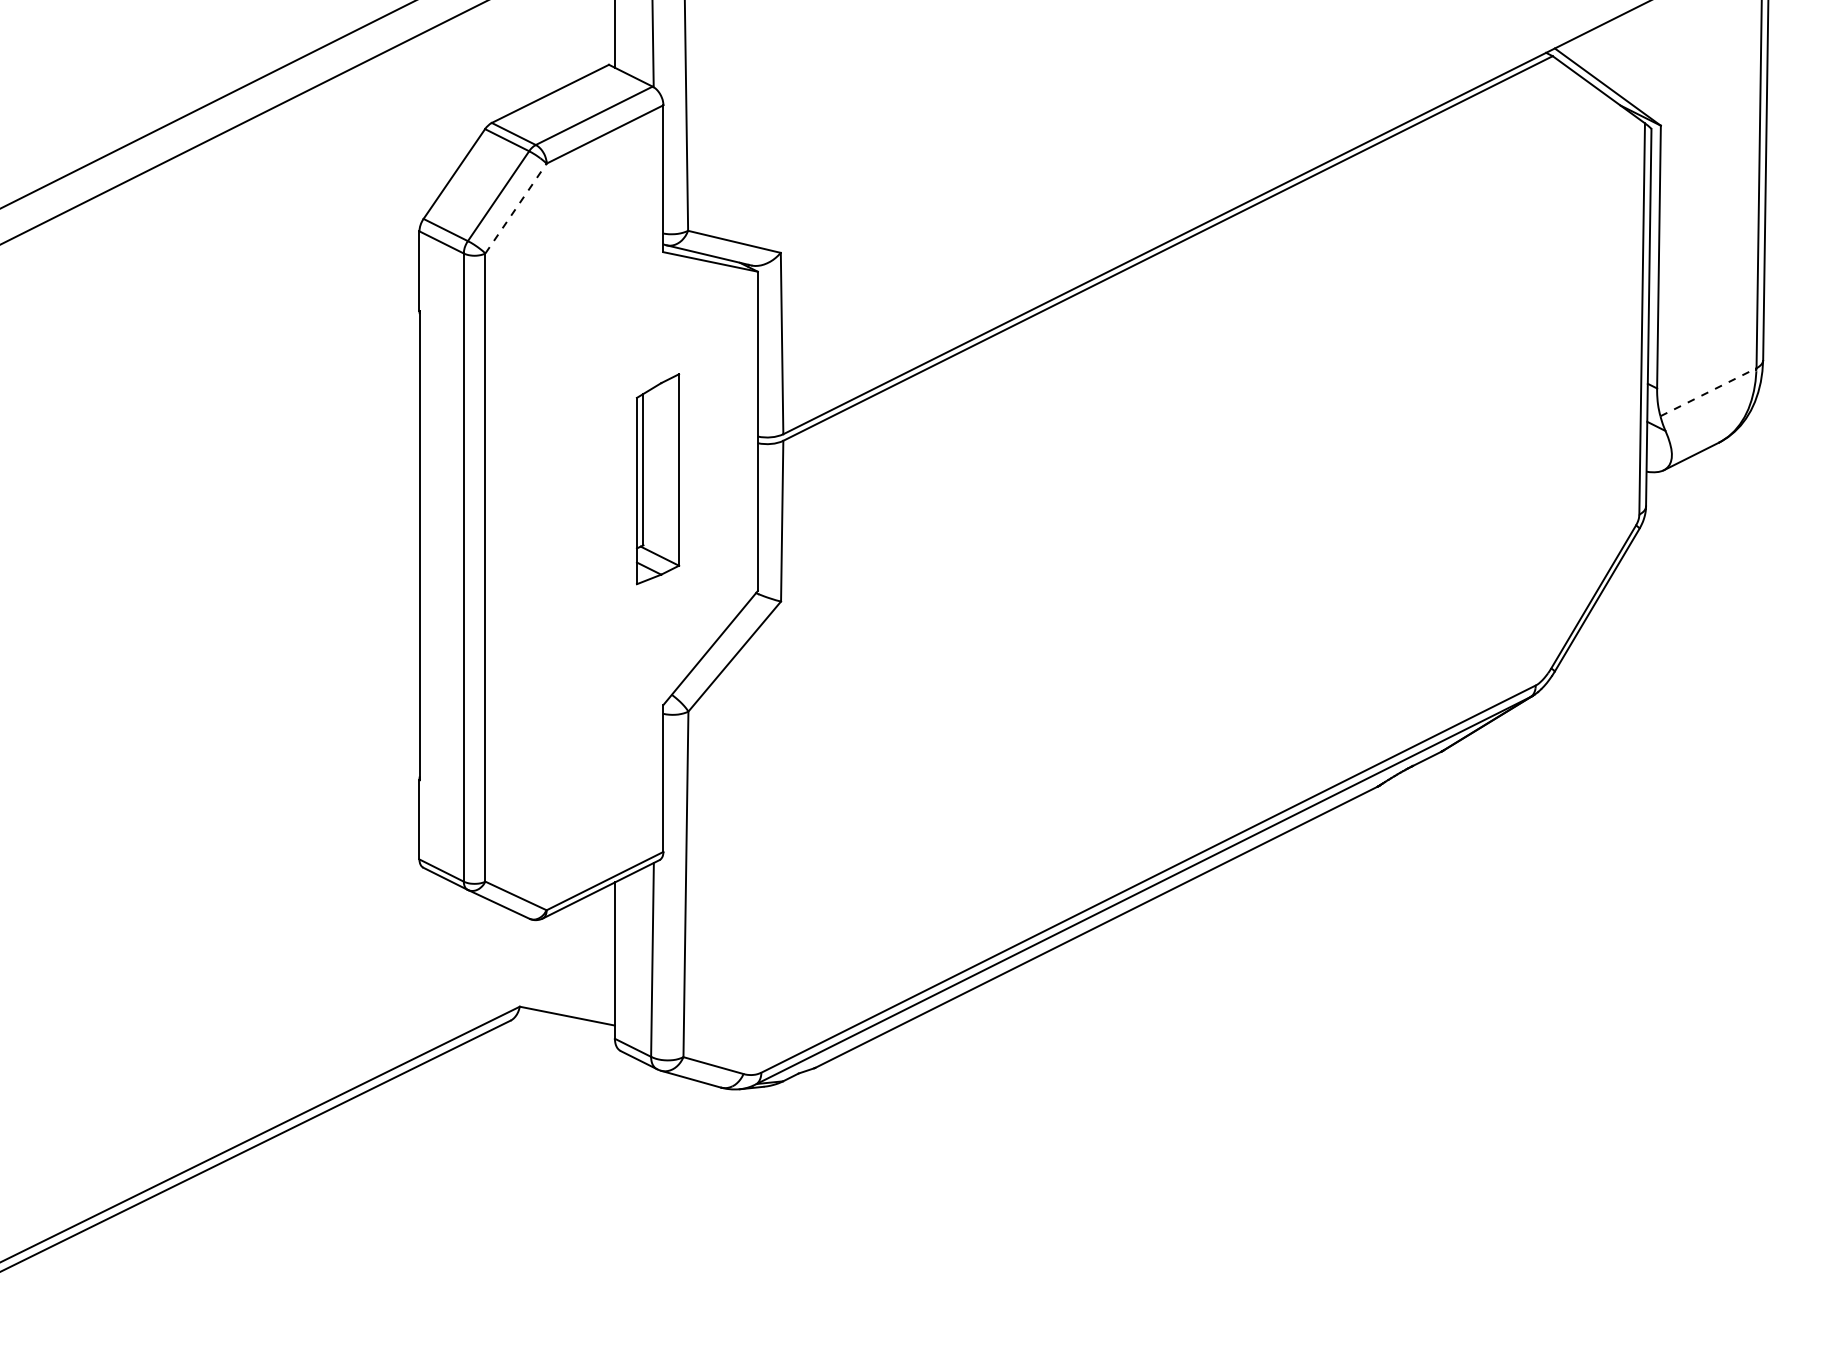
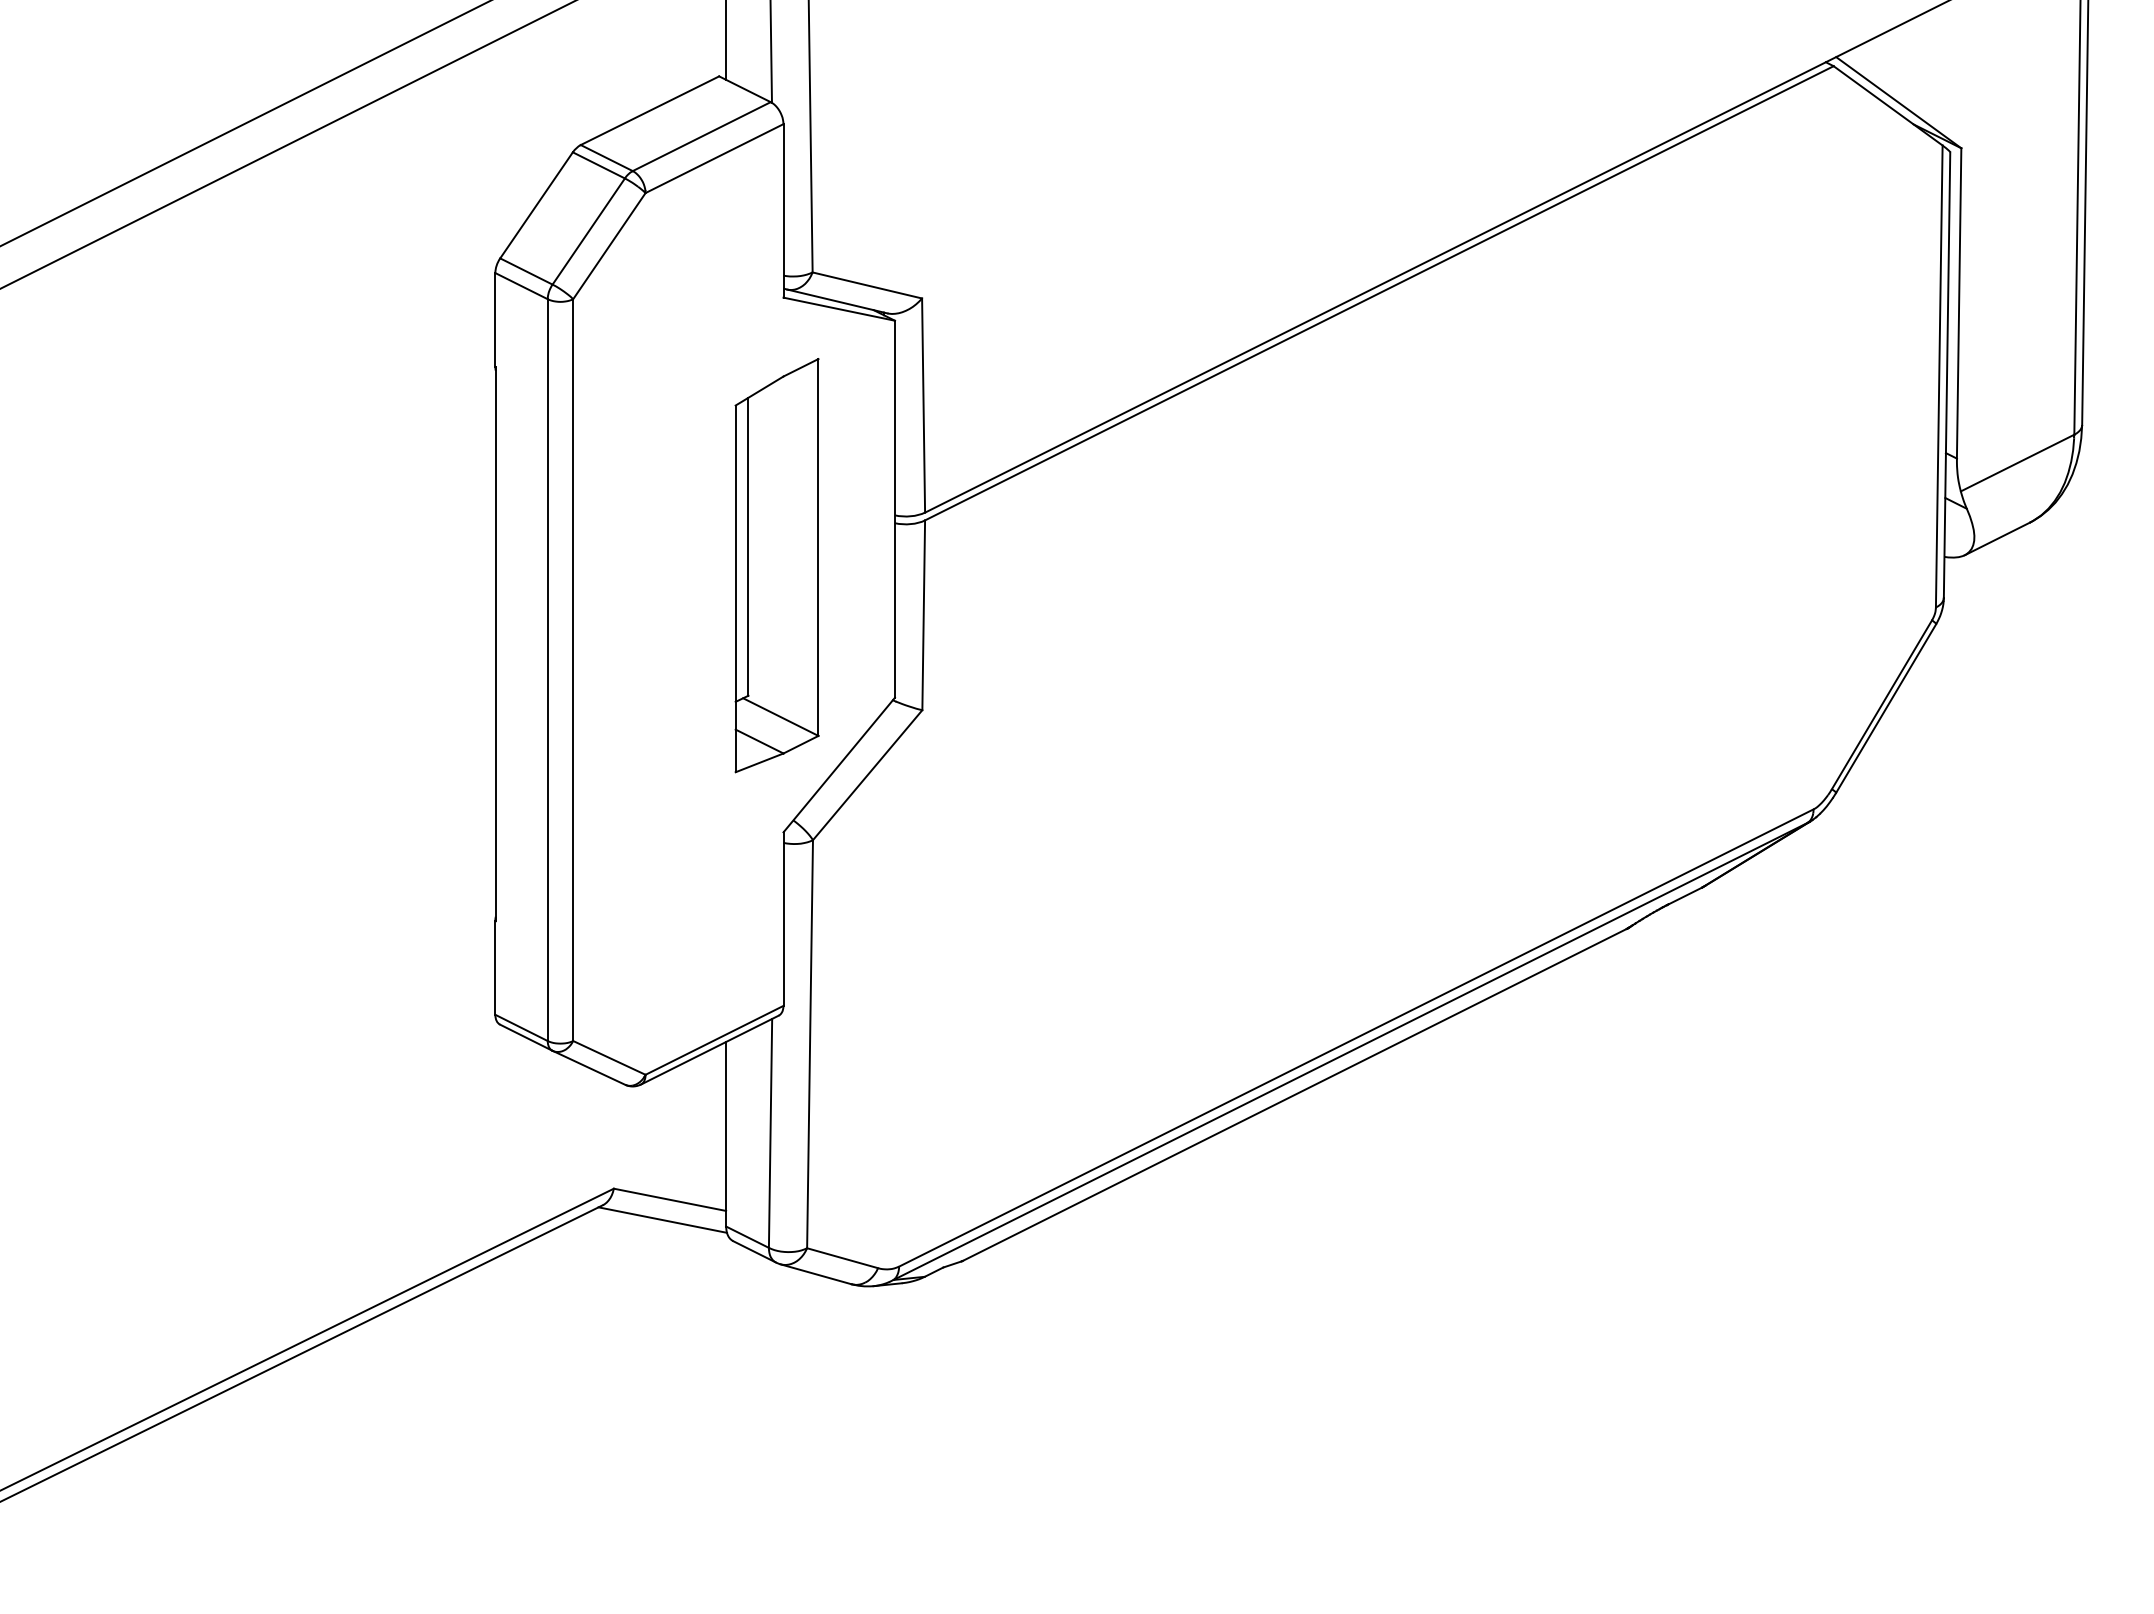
line: (516, 208) -> (609, 245), dashed -> solid
line: (1709, 391) -> (2018, 462), dashed -> solid
part: (657, 478) -> (776, 565), size x1.67
line: (561, 1032) -> (662, 1219), added

